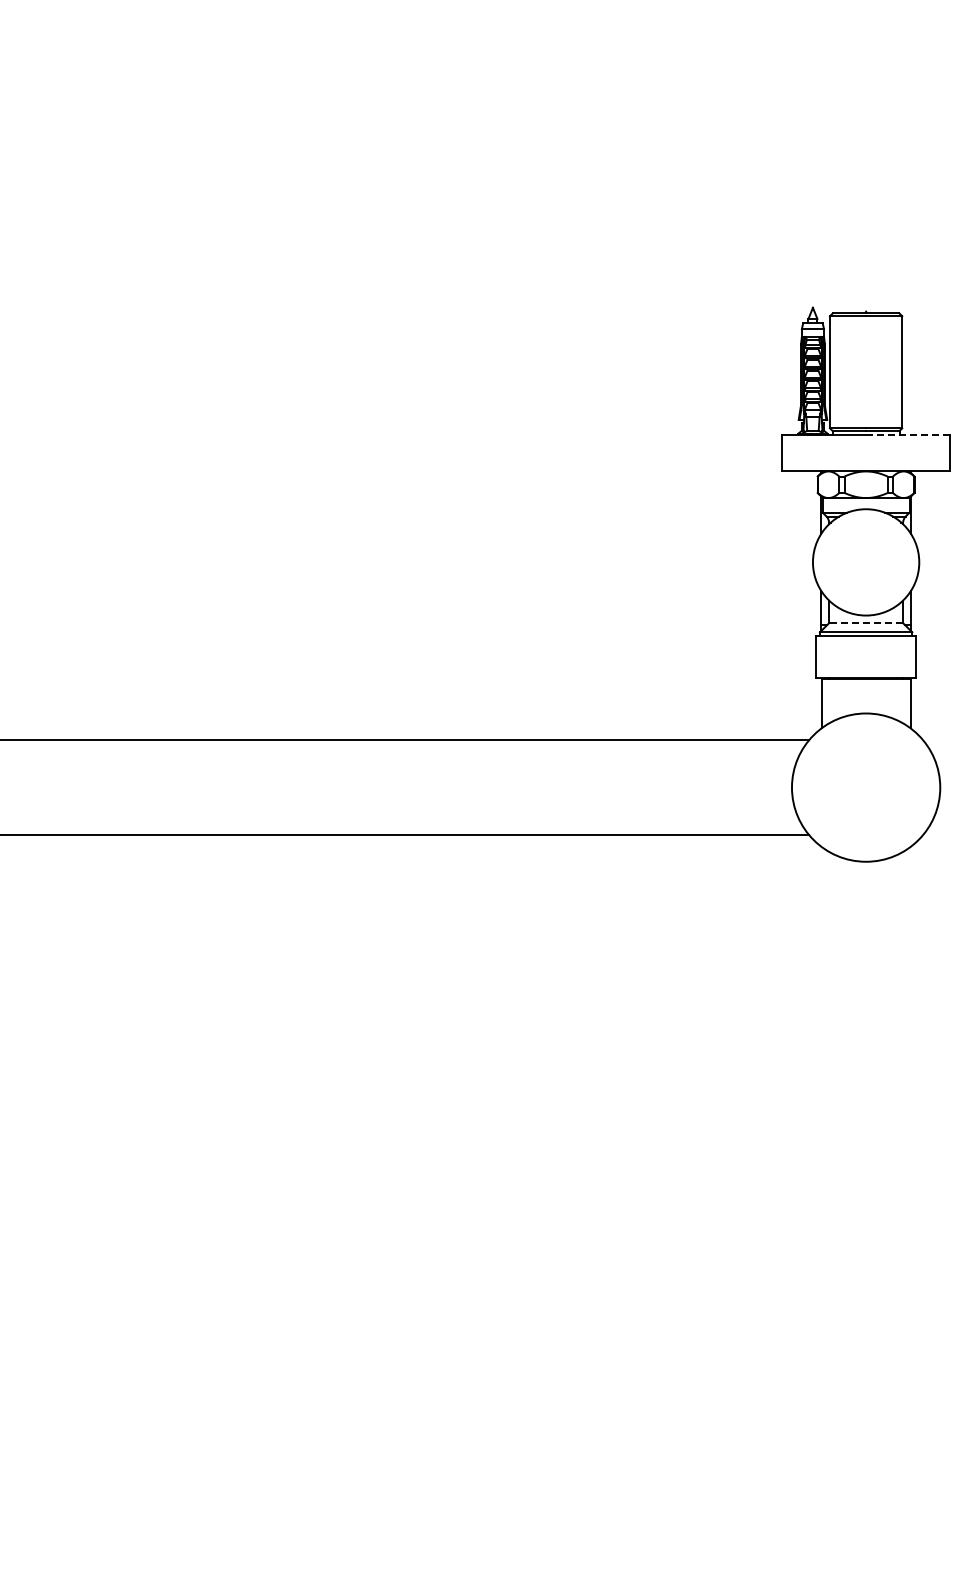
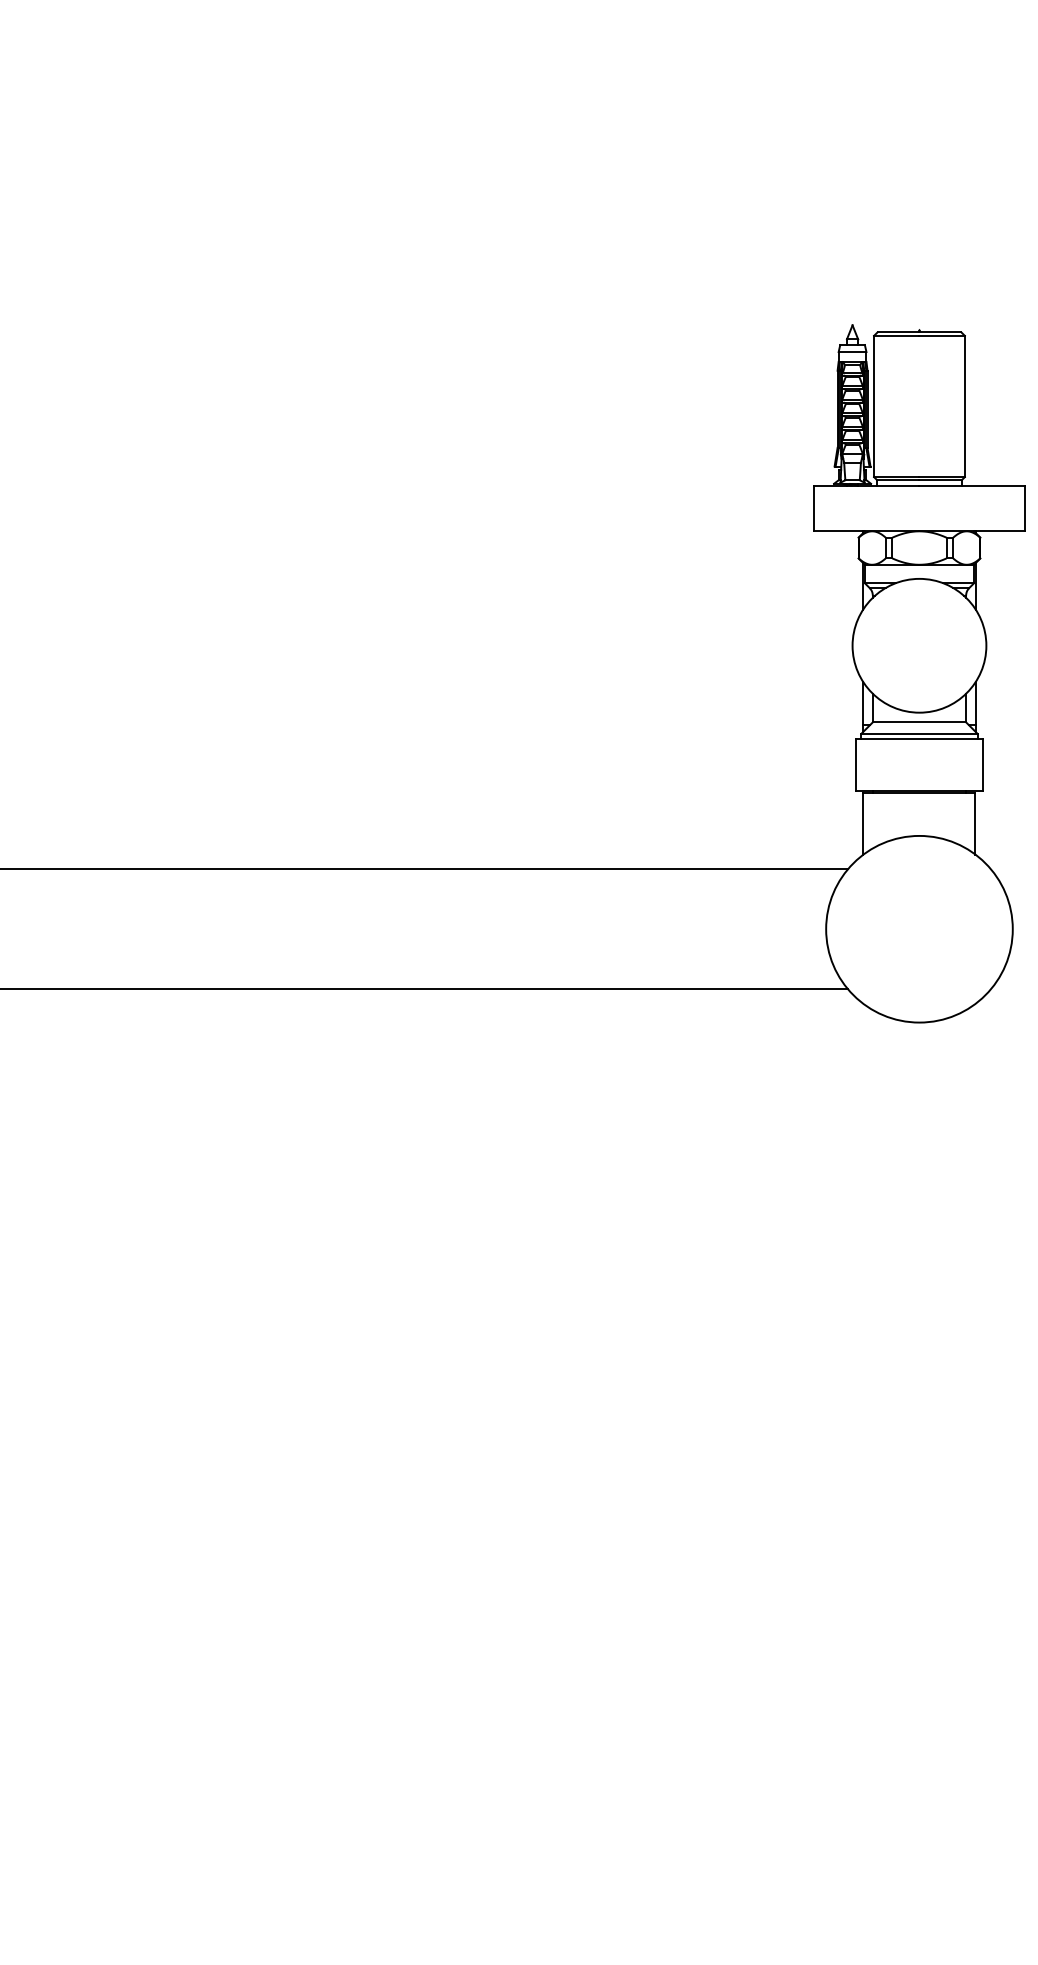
line: (908, 435) -> (972, 486), dashed -> solid
line: (865, 623) -> (918, 722), dashed -> solid

